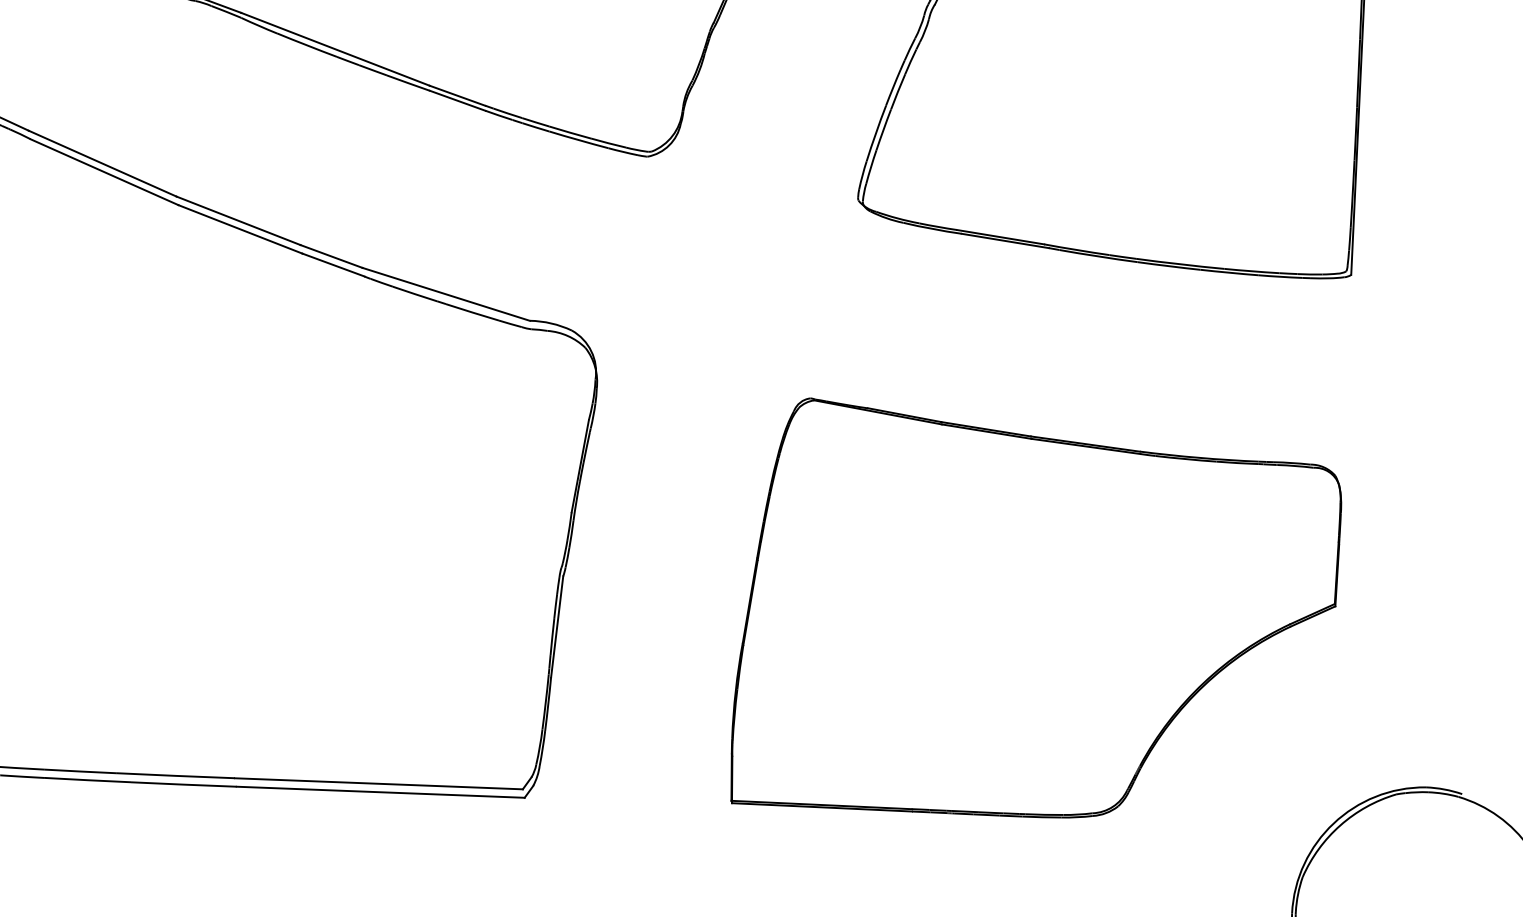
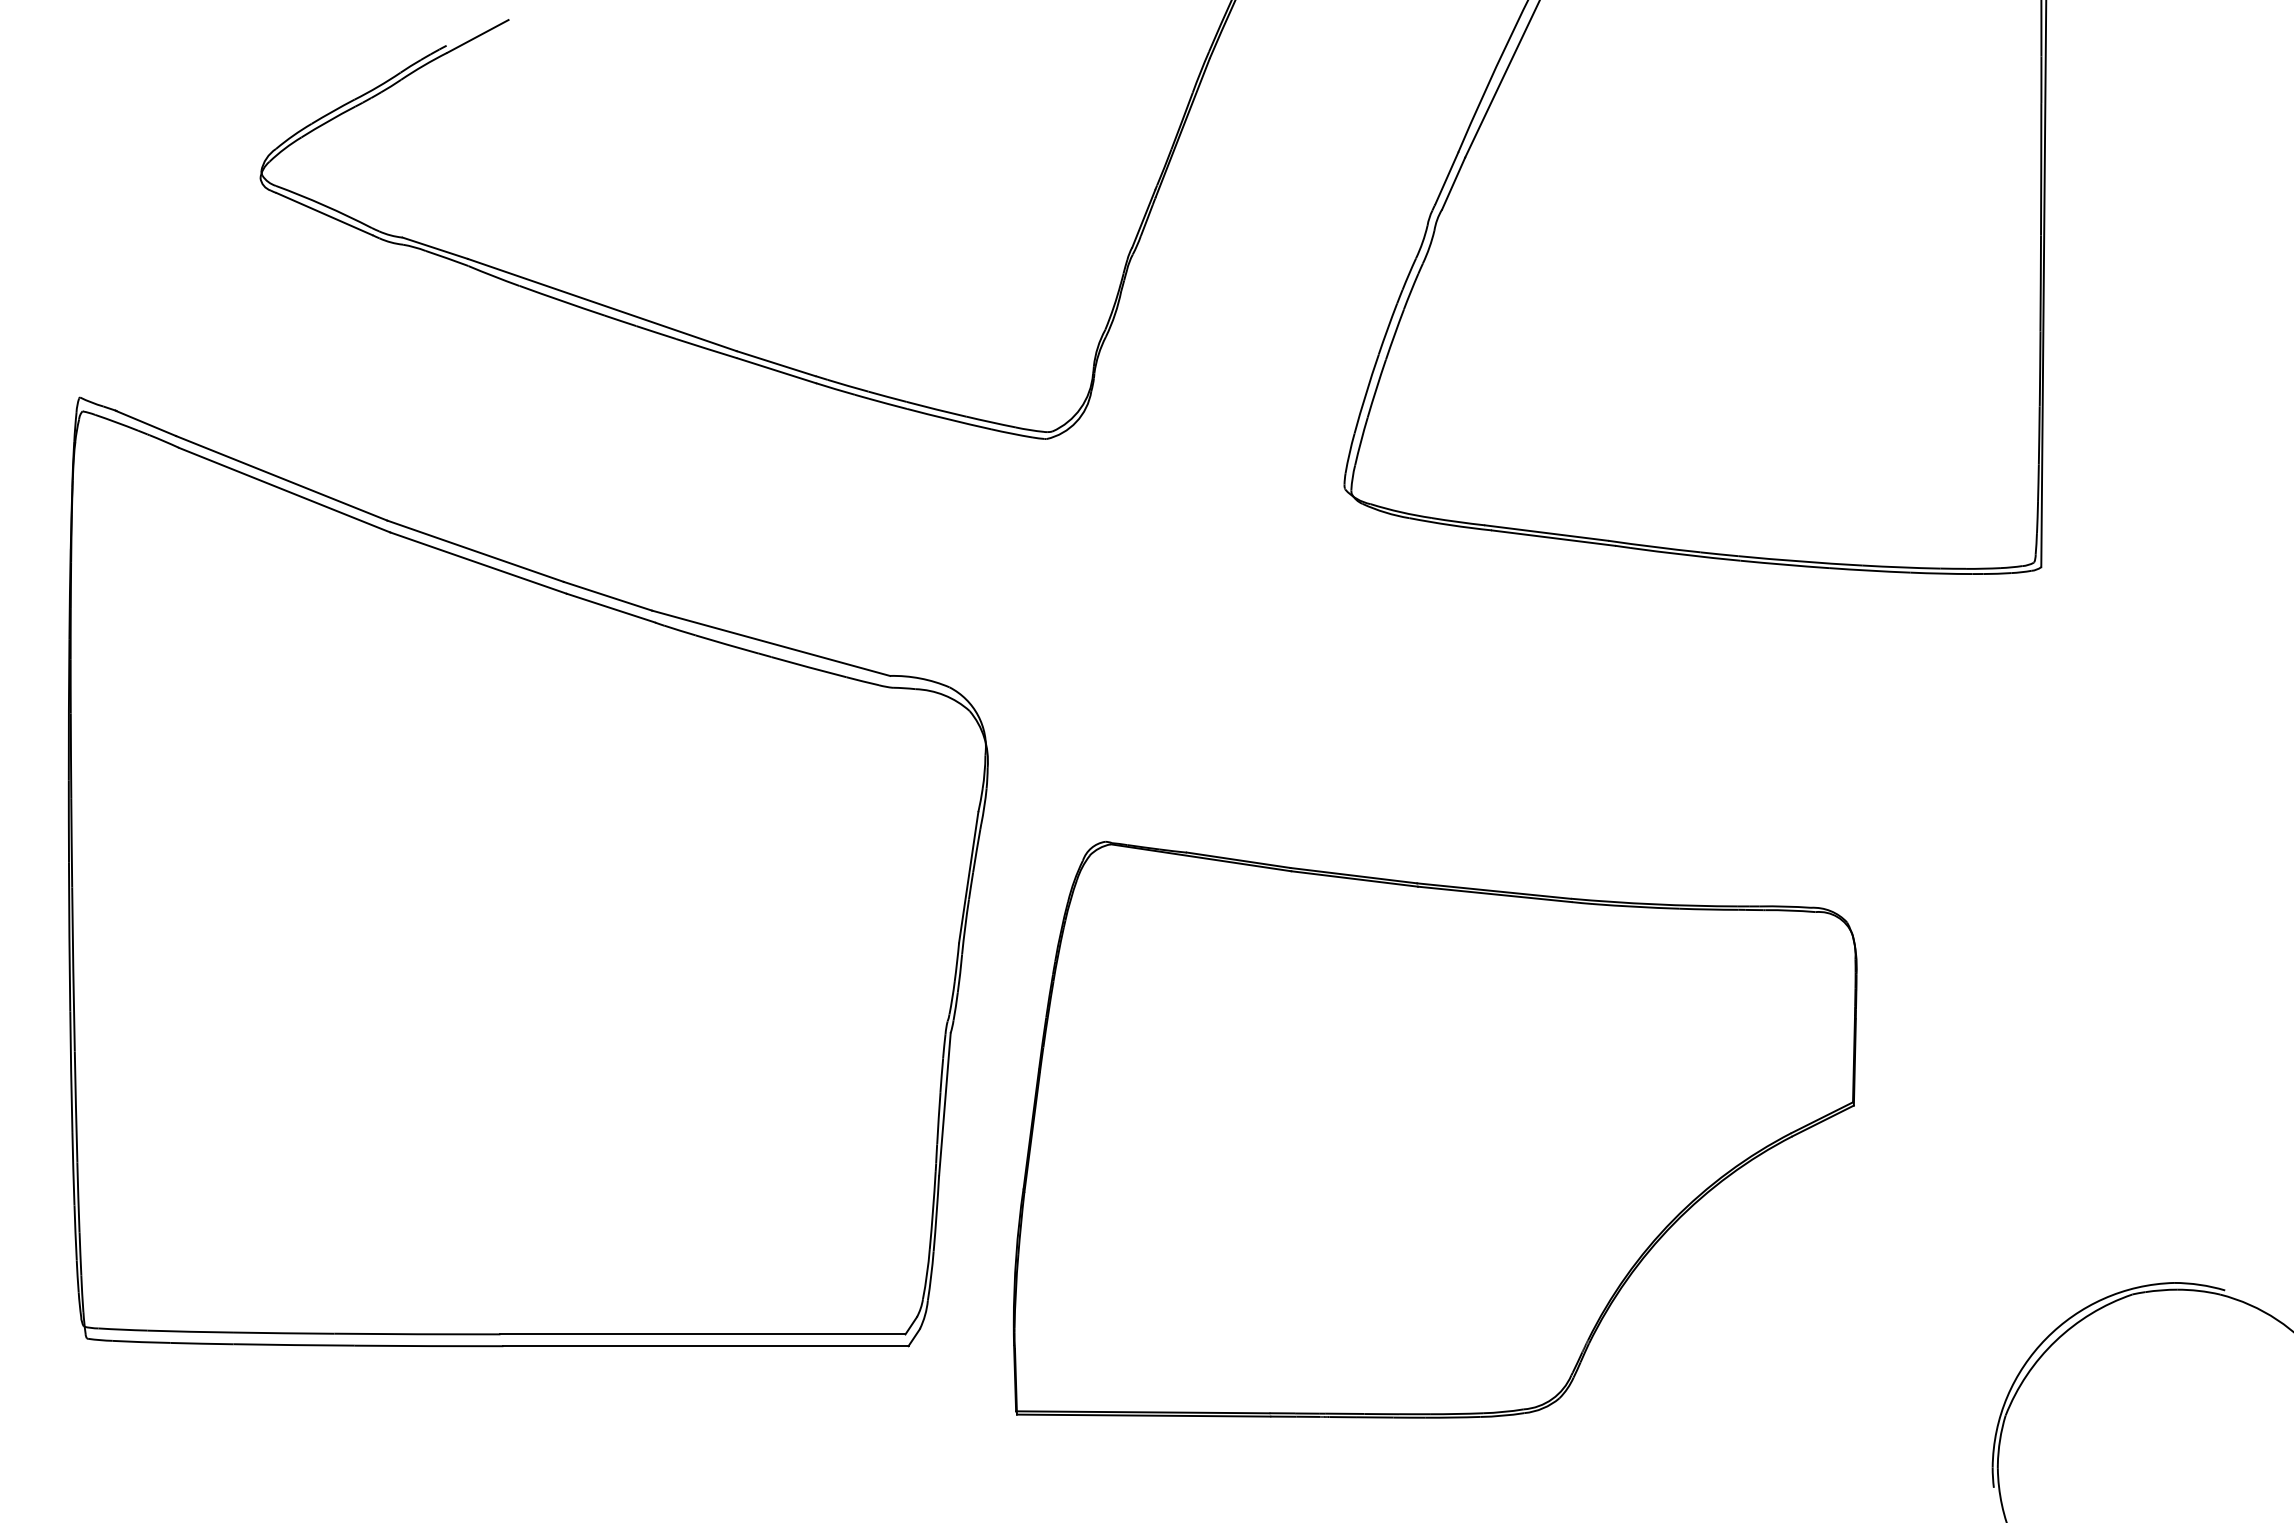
part: (1036, 611) -> (1434, 1129), moved

